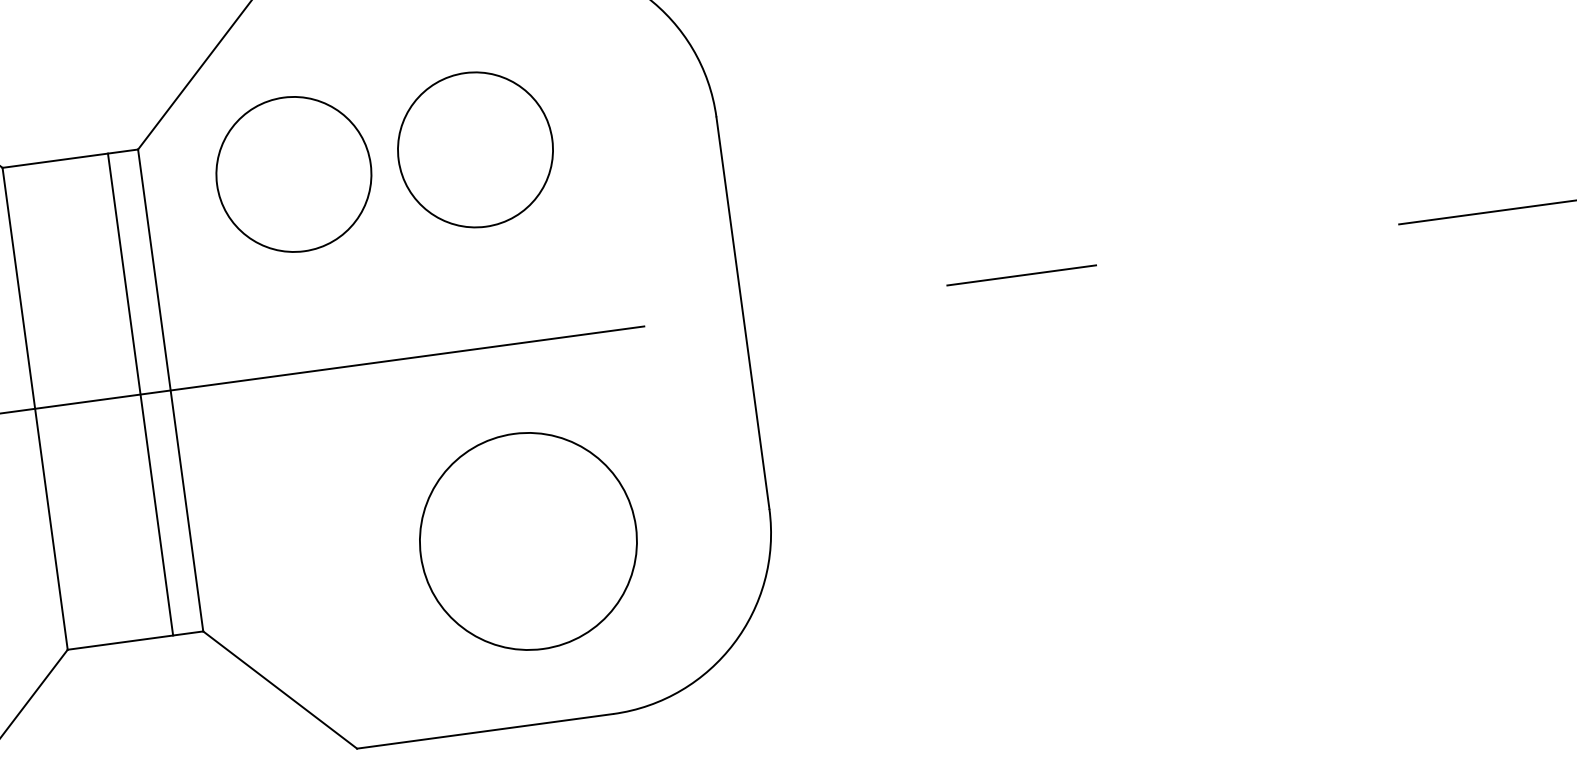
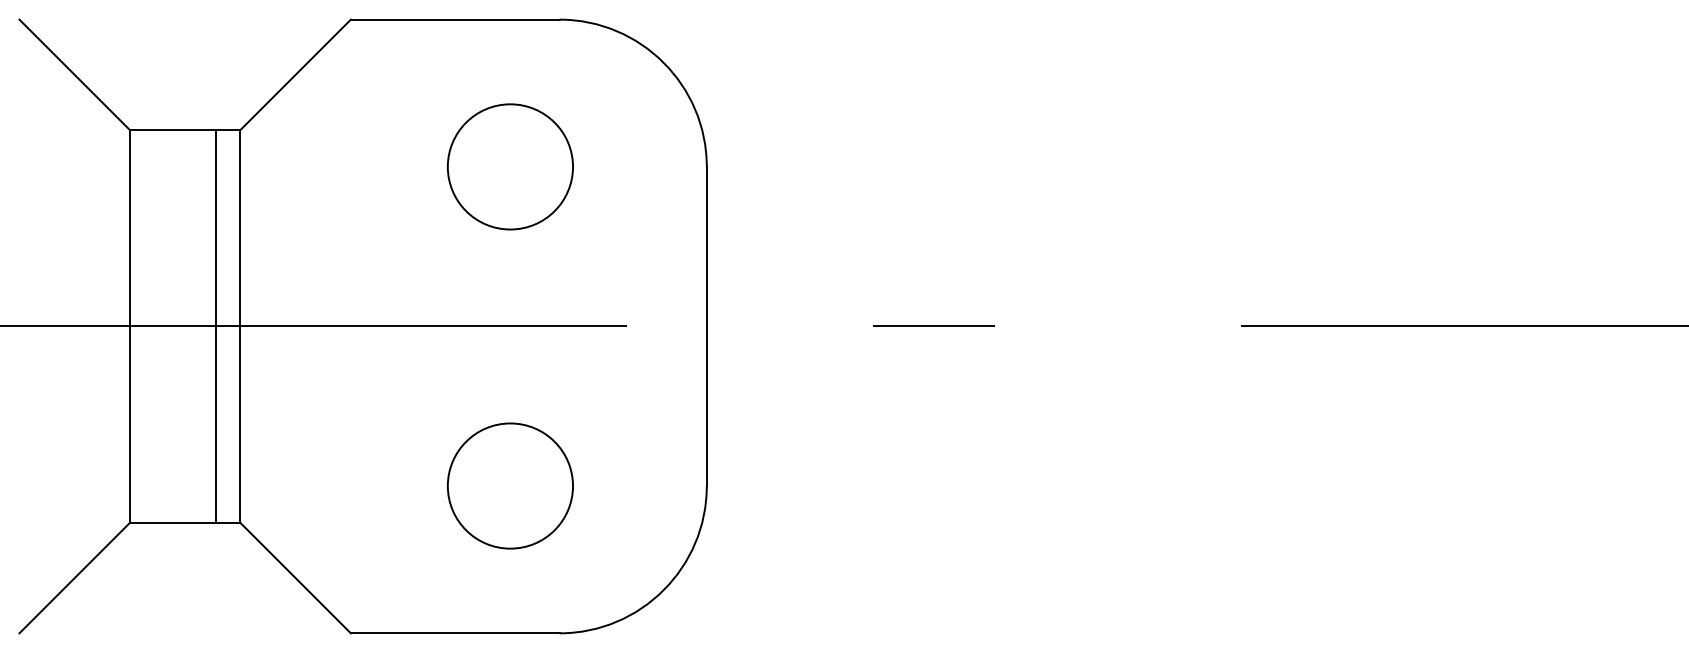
circle: (292, 174) -> (361, 166), removed
circle: (528, 540) -> (510, 485), size x0.71

